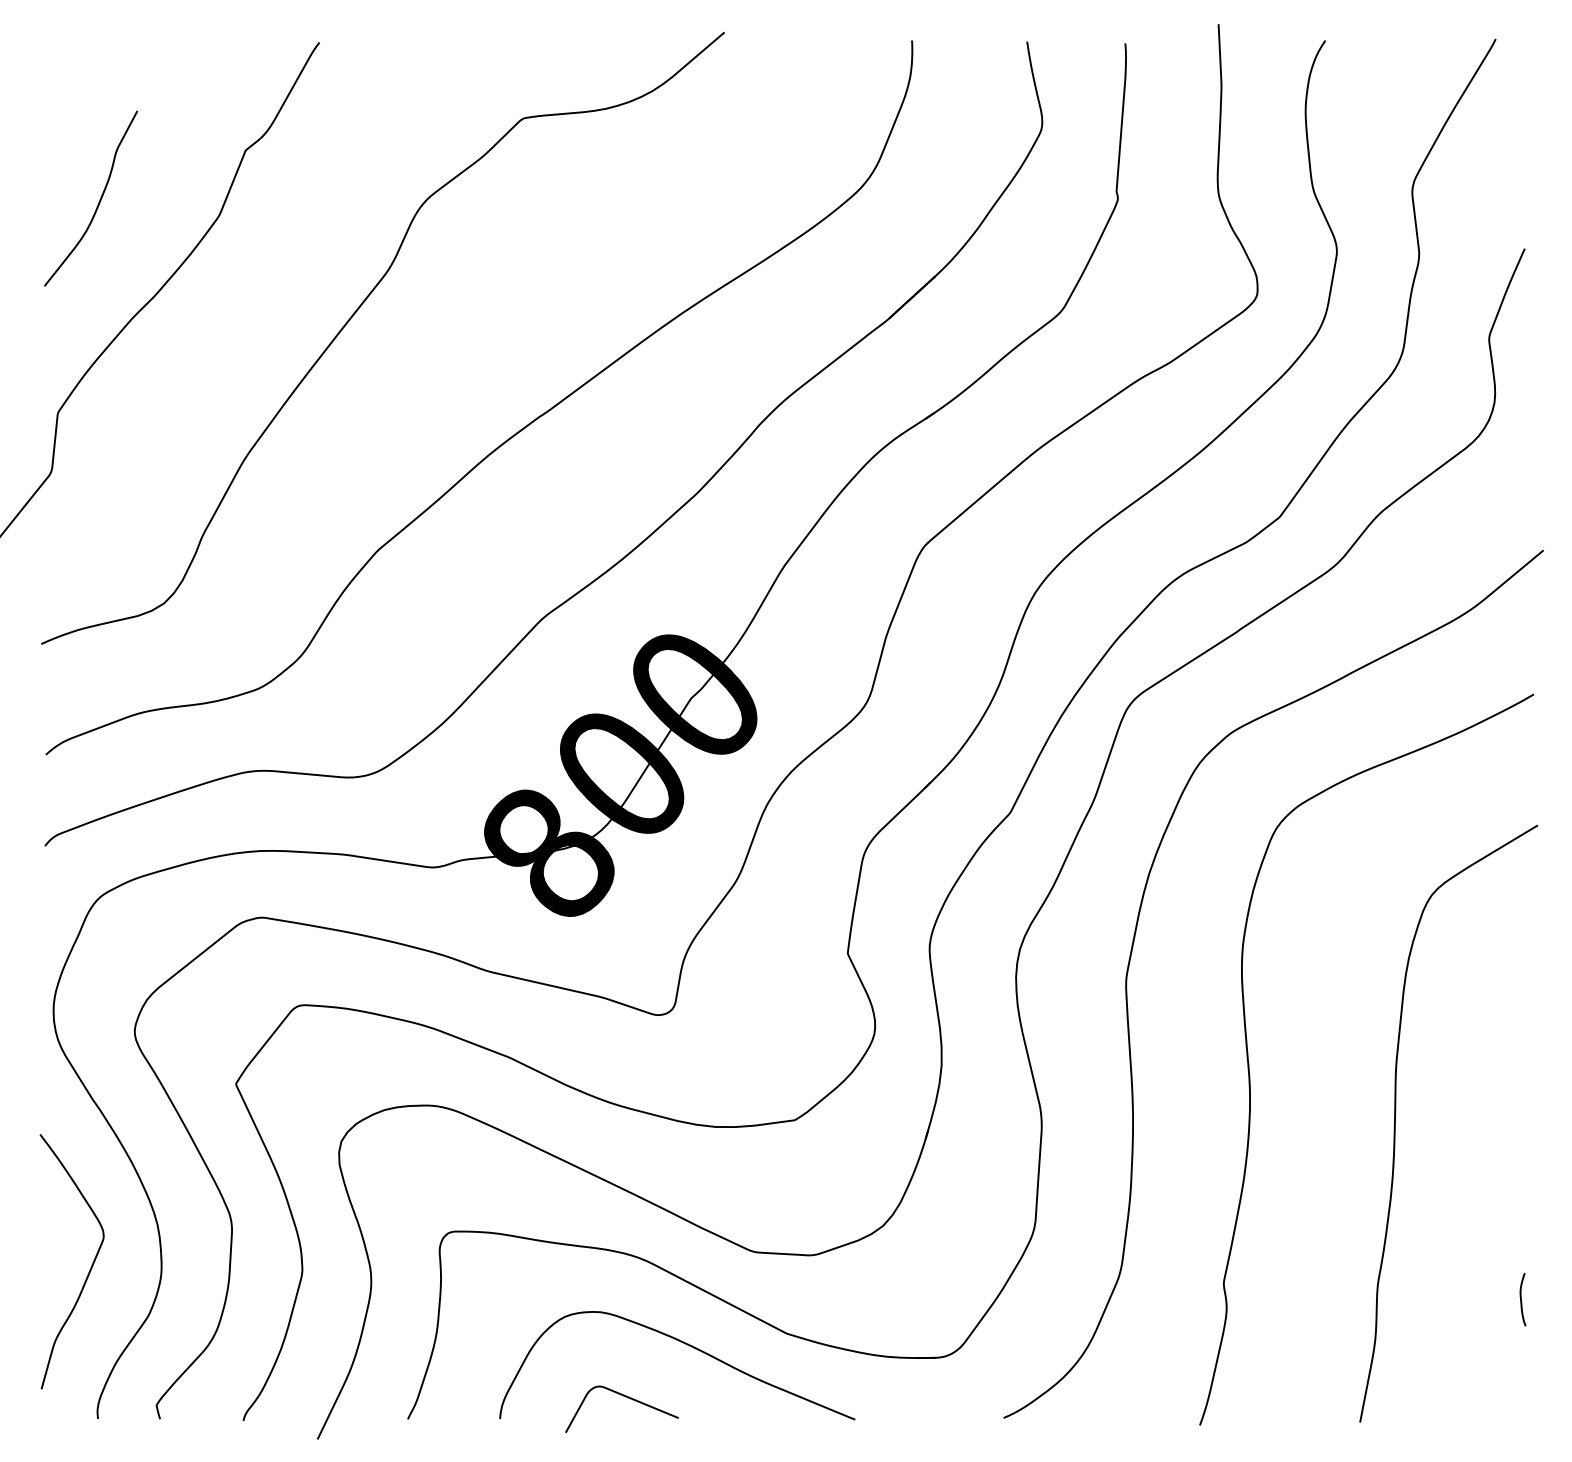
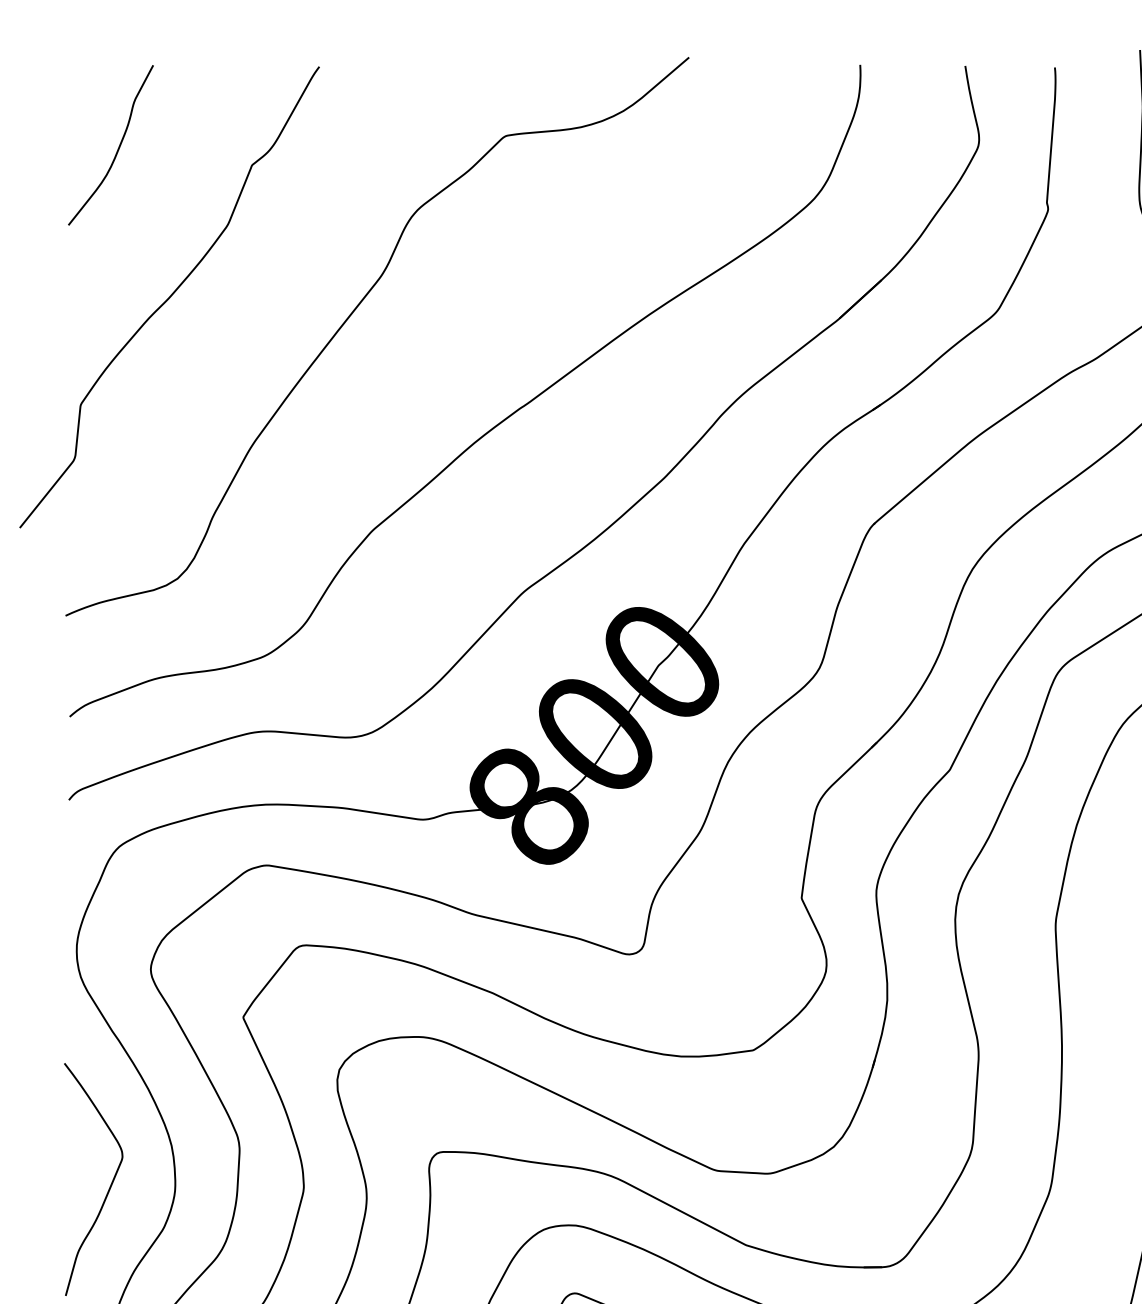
curve: (99, 199) -> (118, 146), moved

